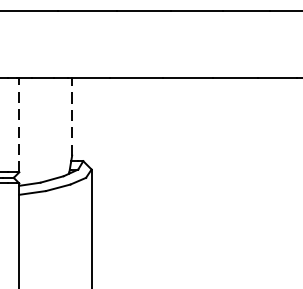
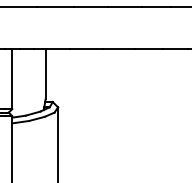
line: (71, 116) -> (45, 73), dashed -> solid
line: (19, 125) -> (12, 79), dashed -> solid

